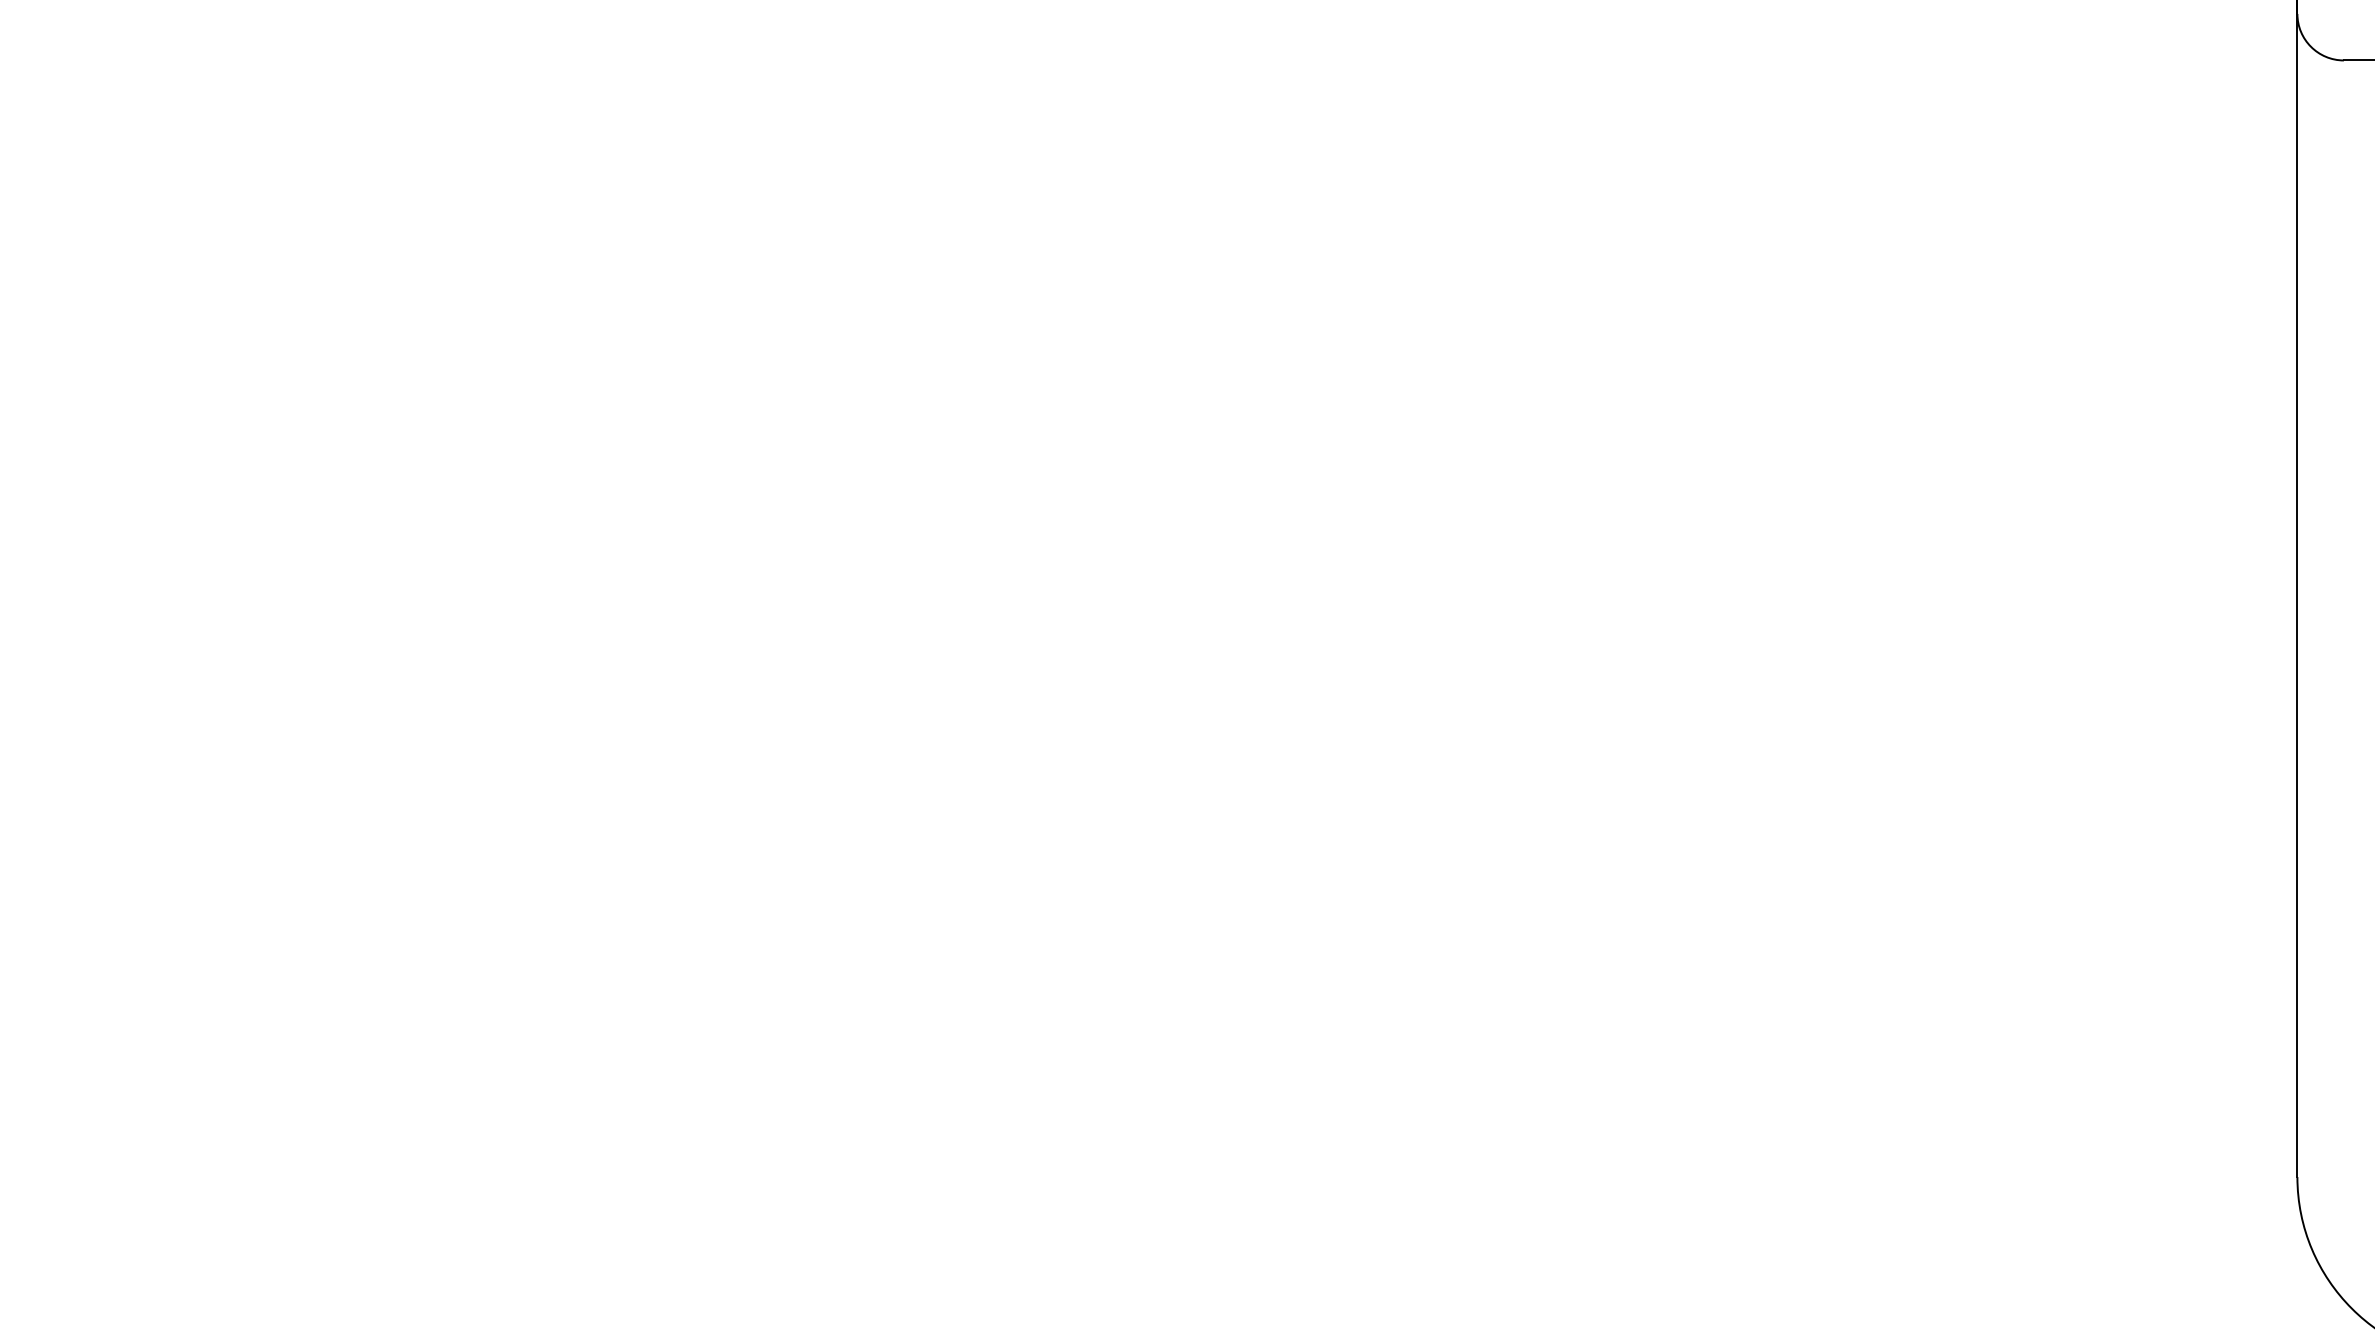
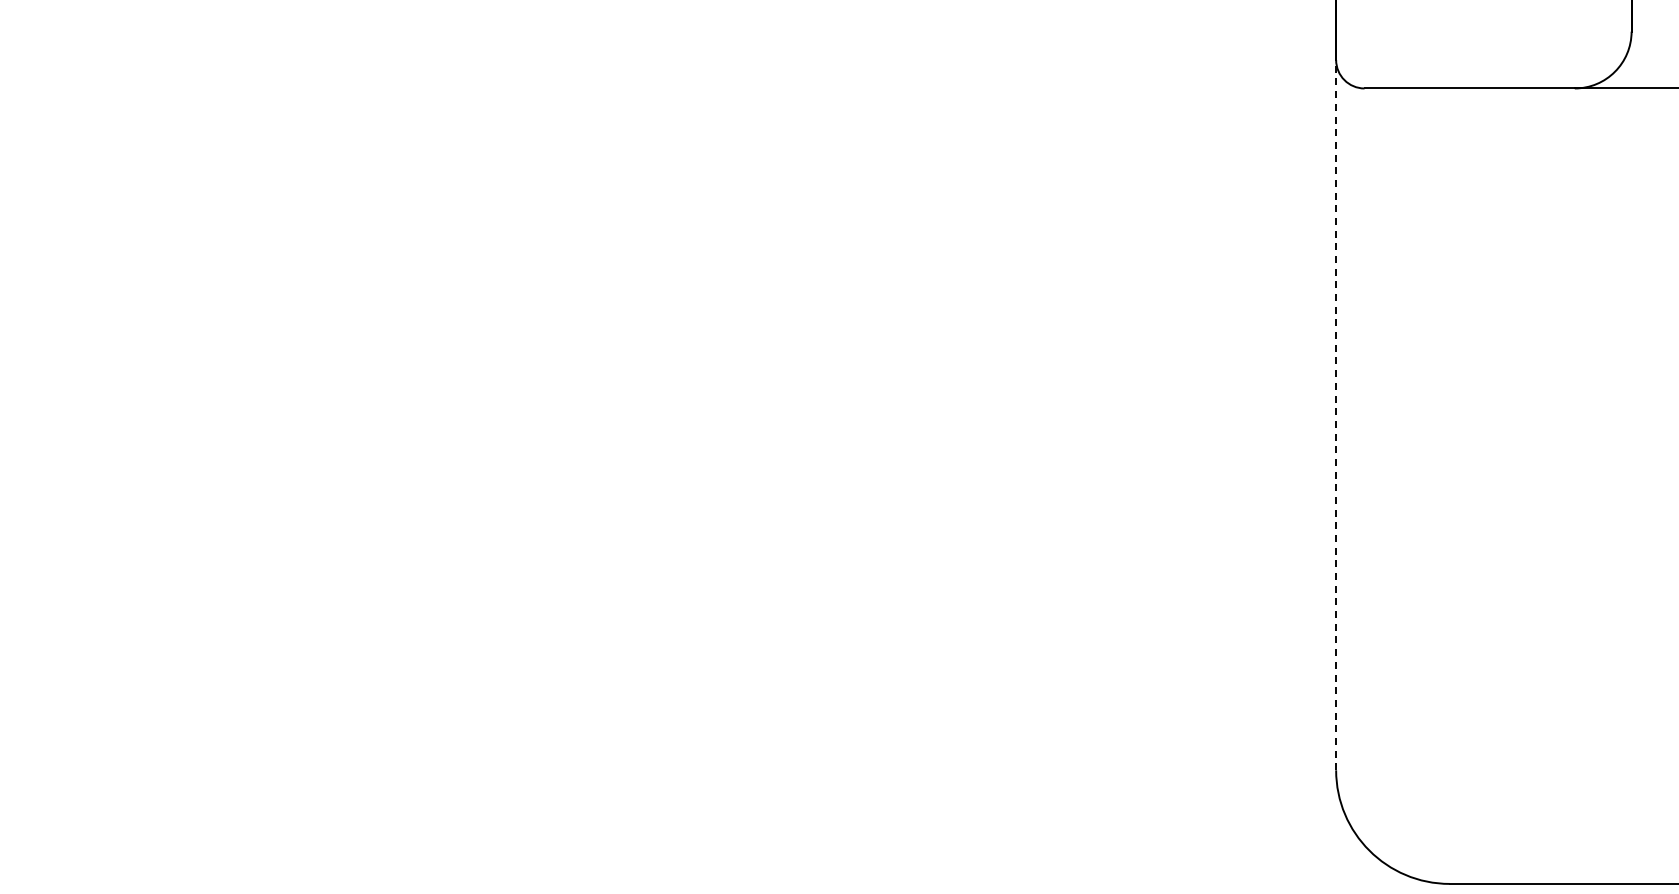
line: (2297, 594) -> (1336, 414), solid -> dashed

